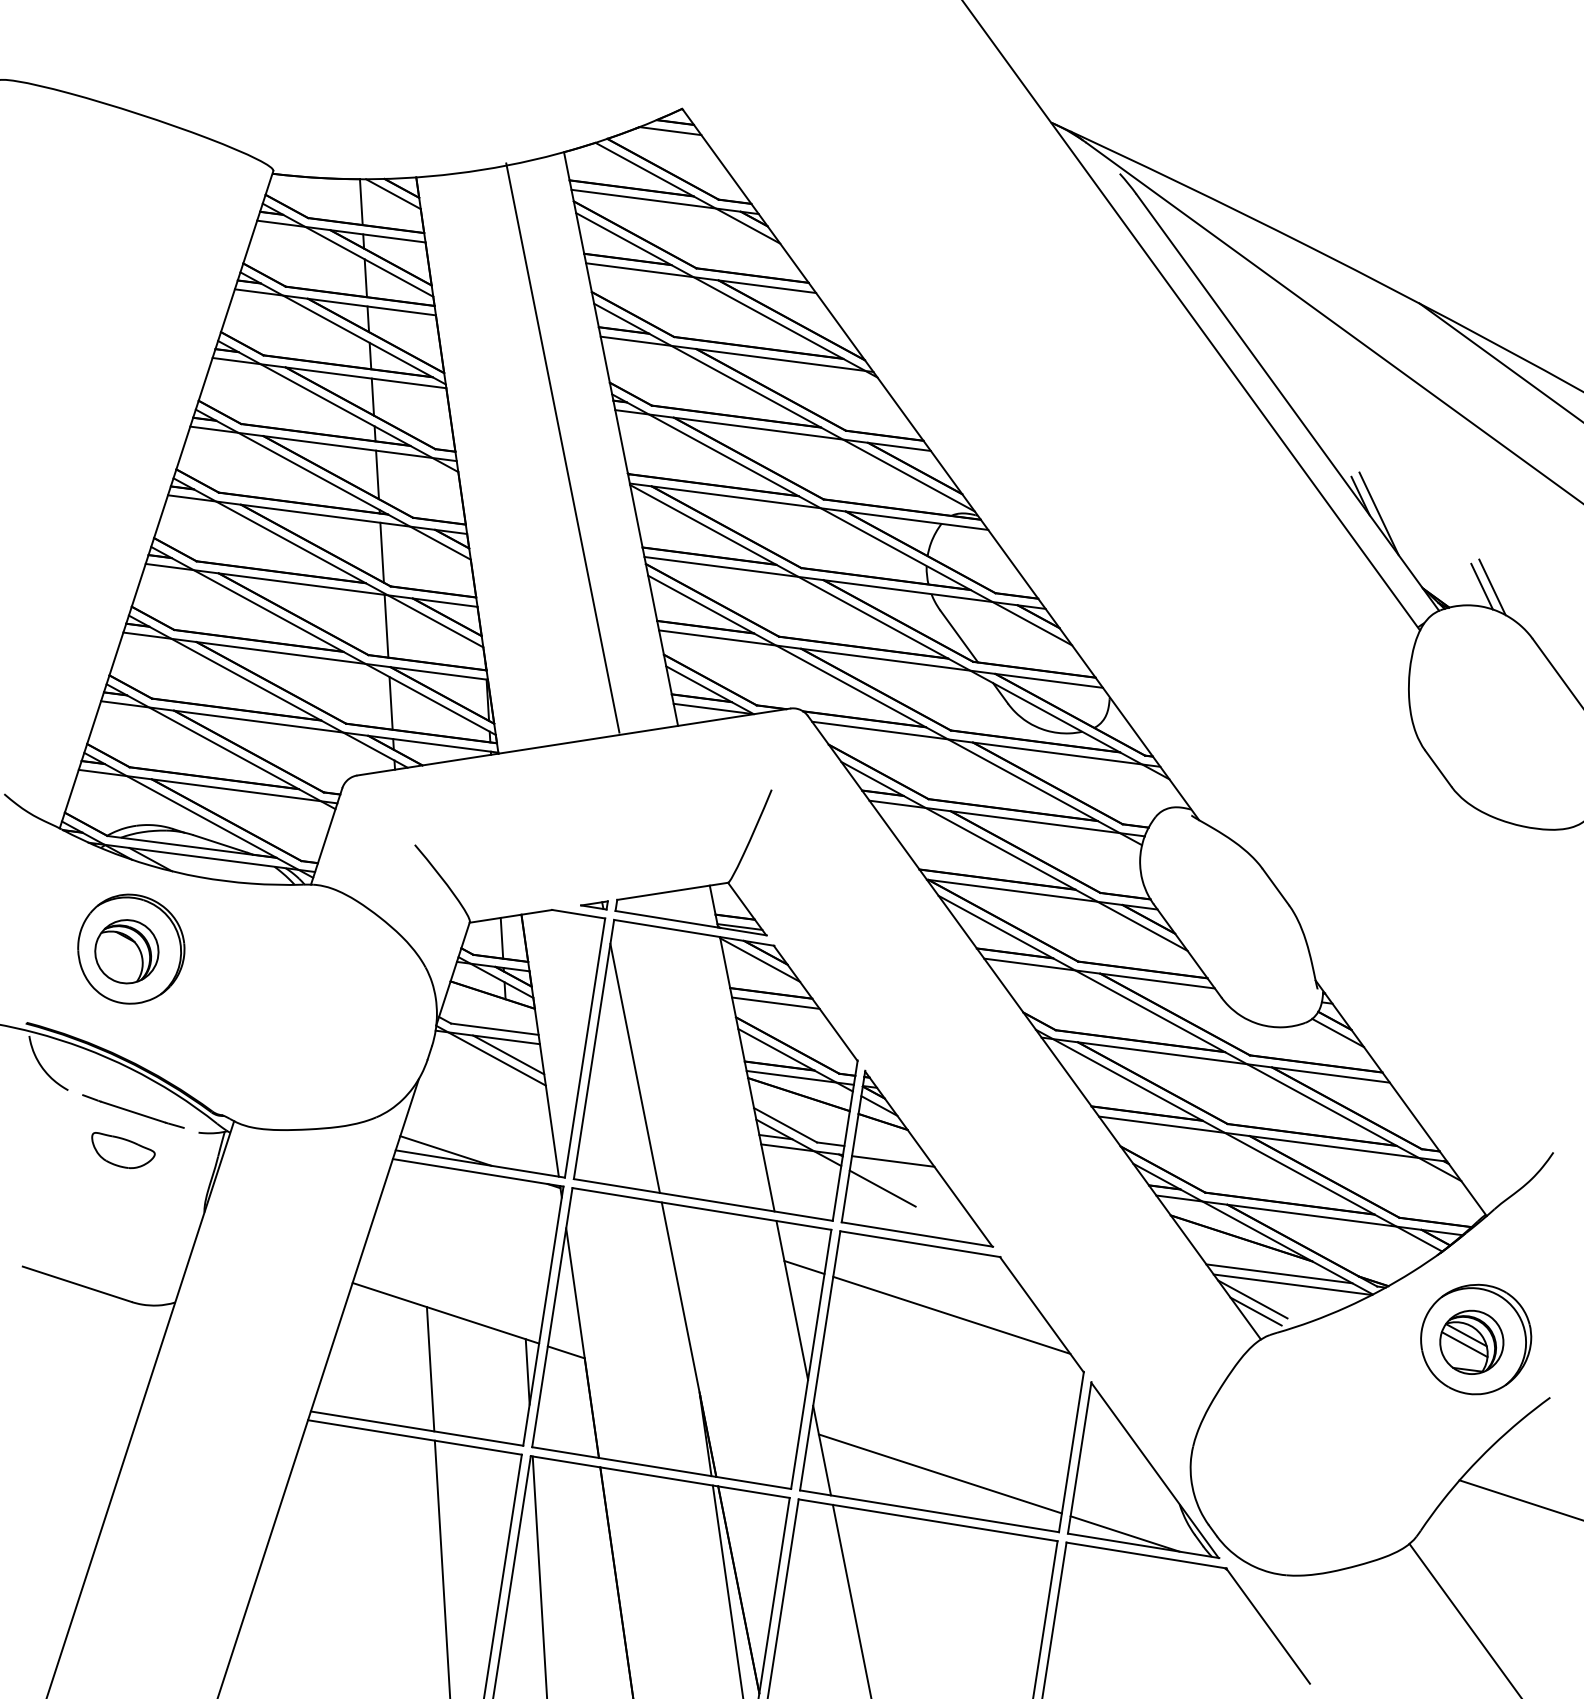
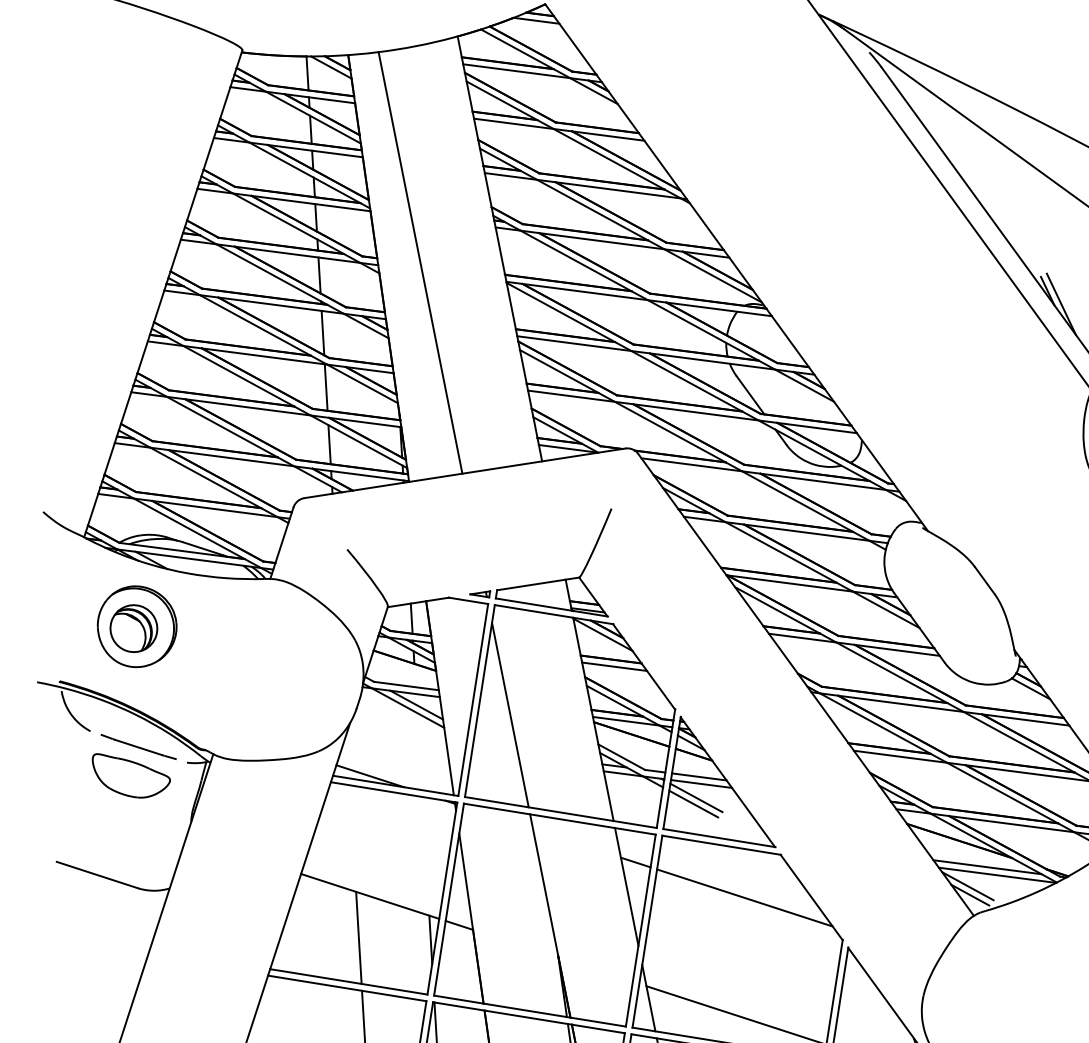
line: (562, 447) -> (420, 262), moved
part: (123, 1150) -> (131, 775), size x1.67
line: (890, 1151) -> (699, 776), added
line: (886, 1180) -> (696, 798), added

